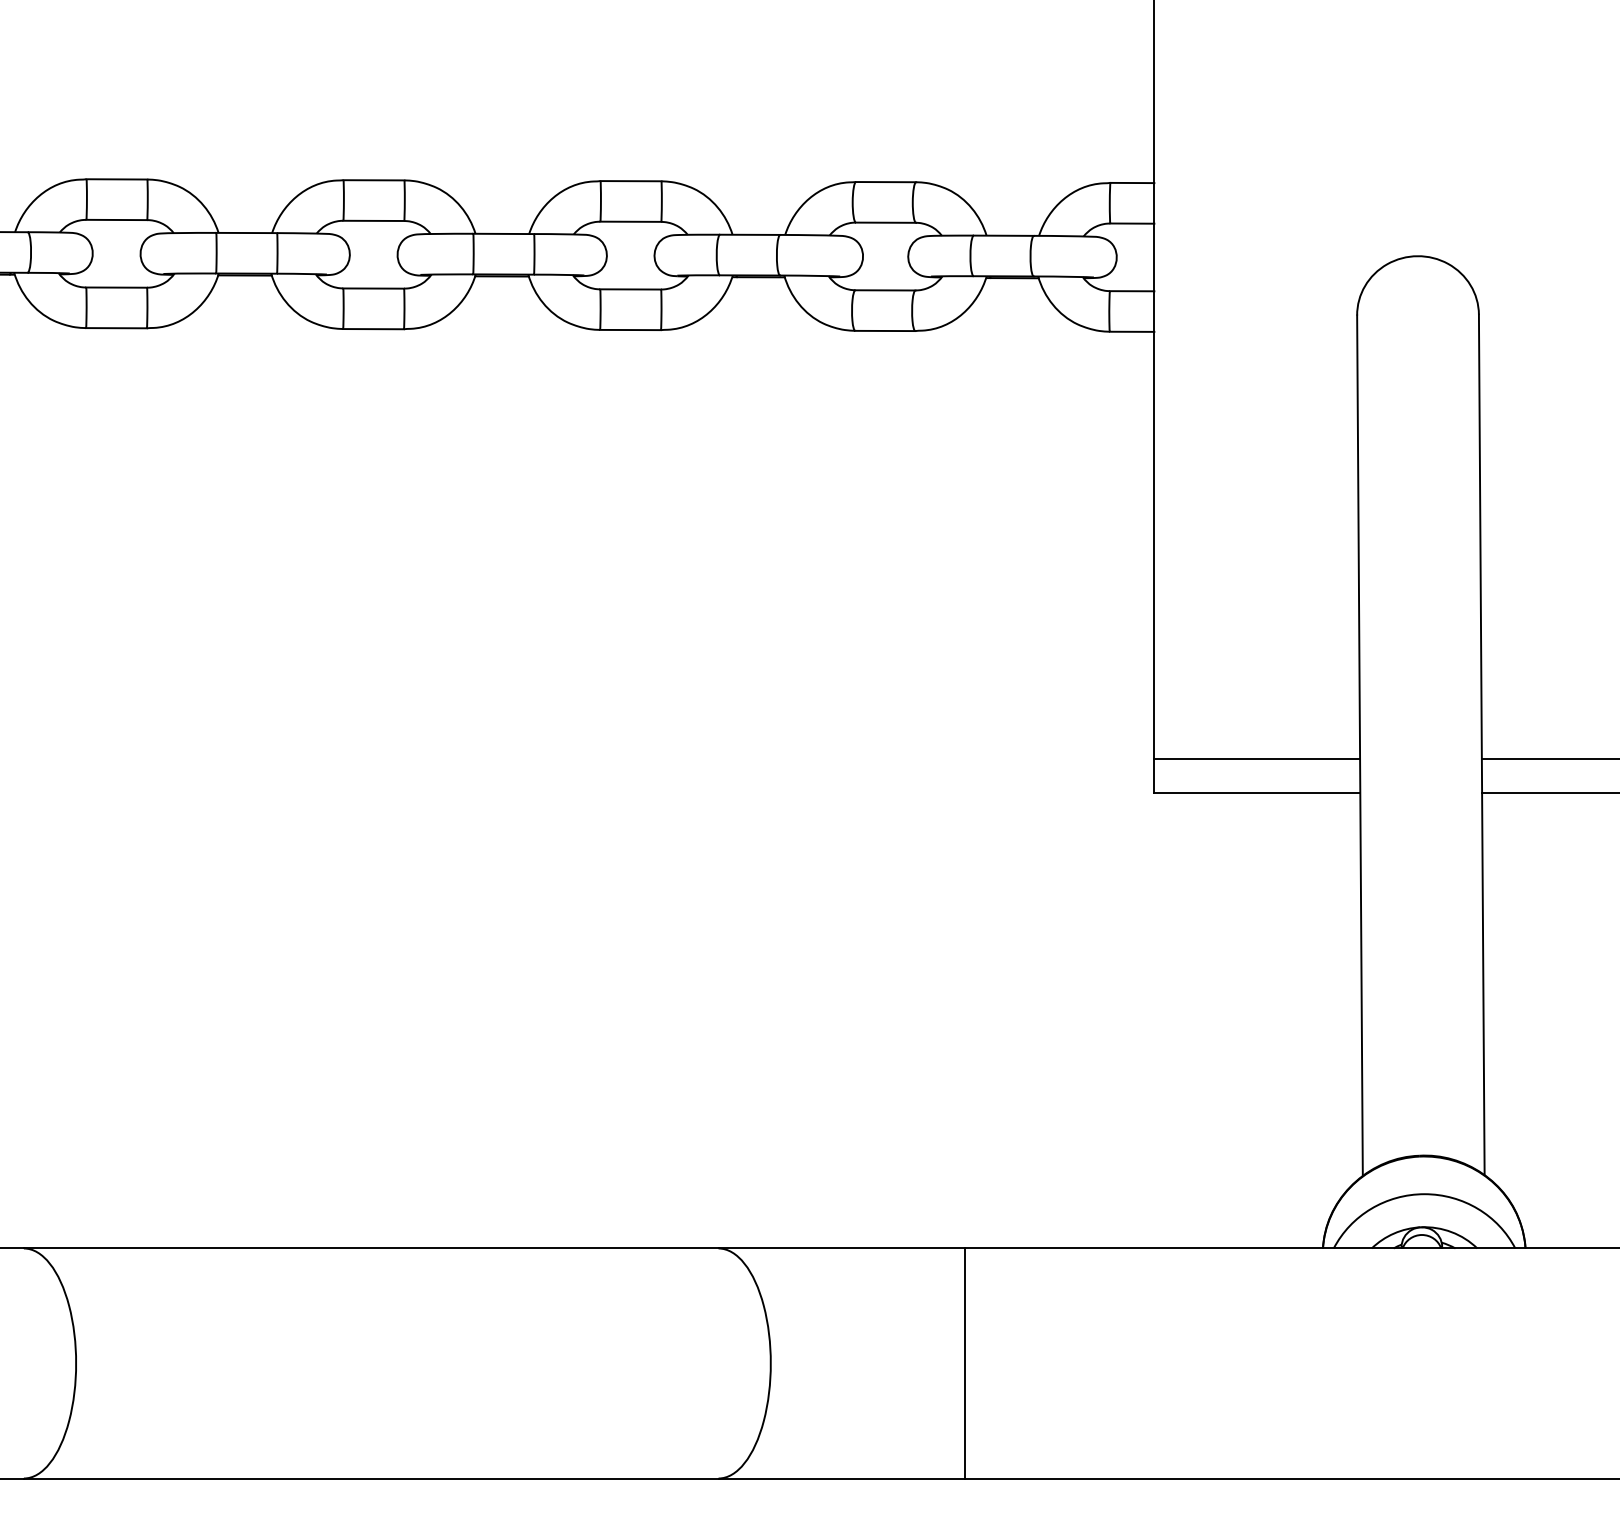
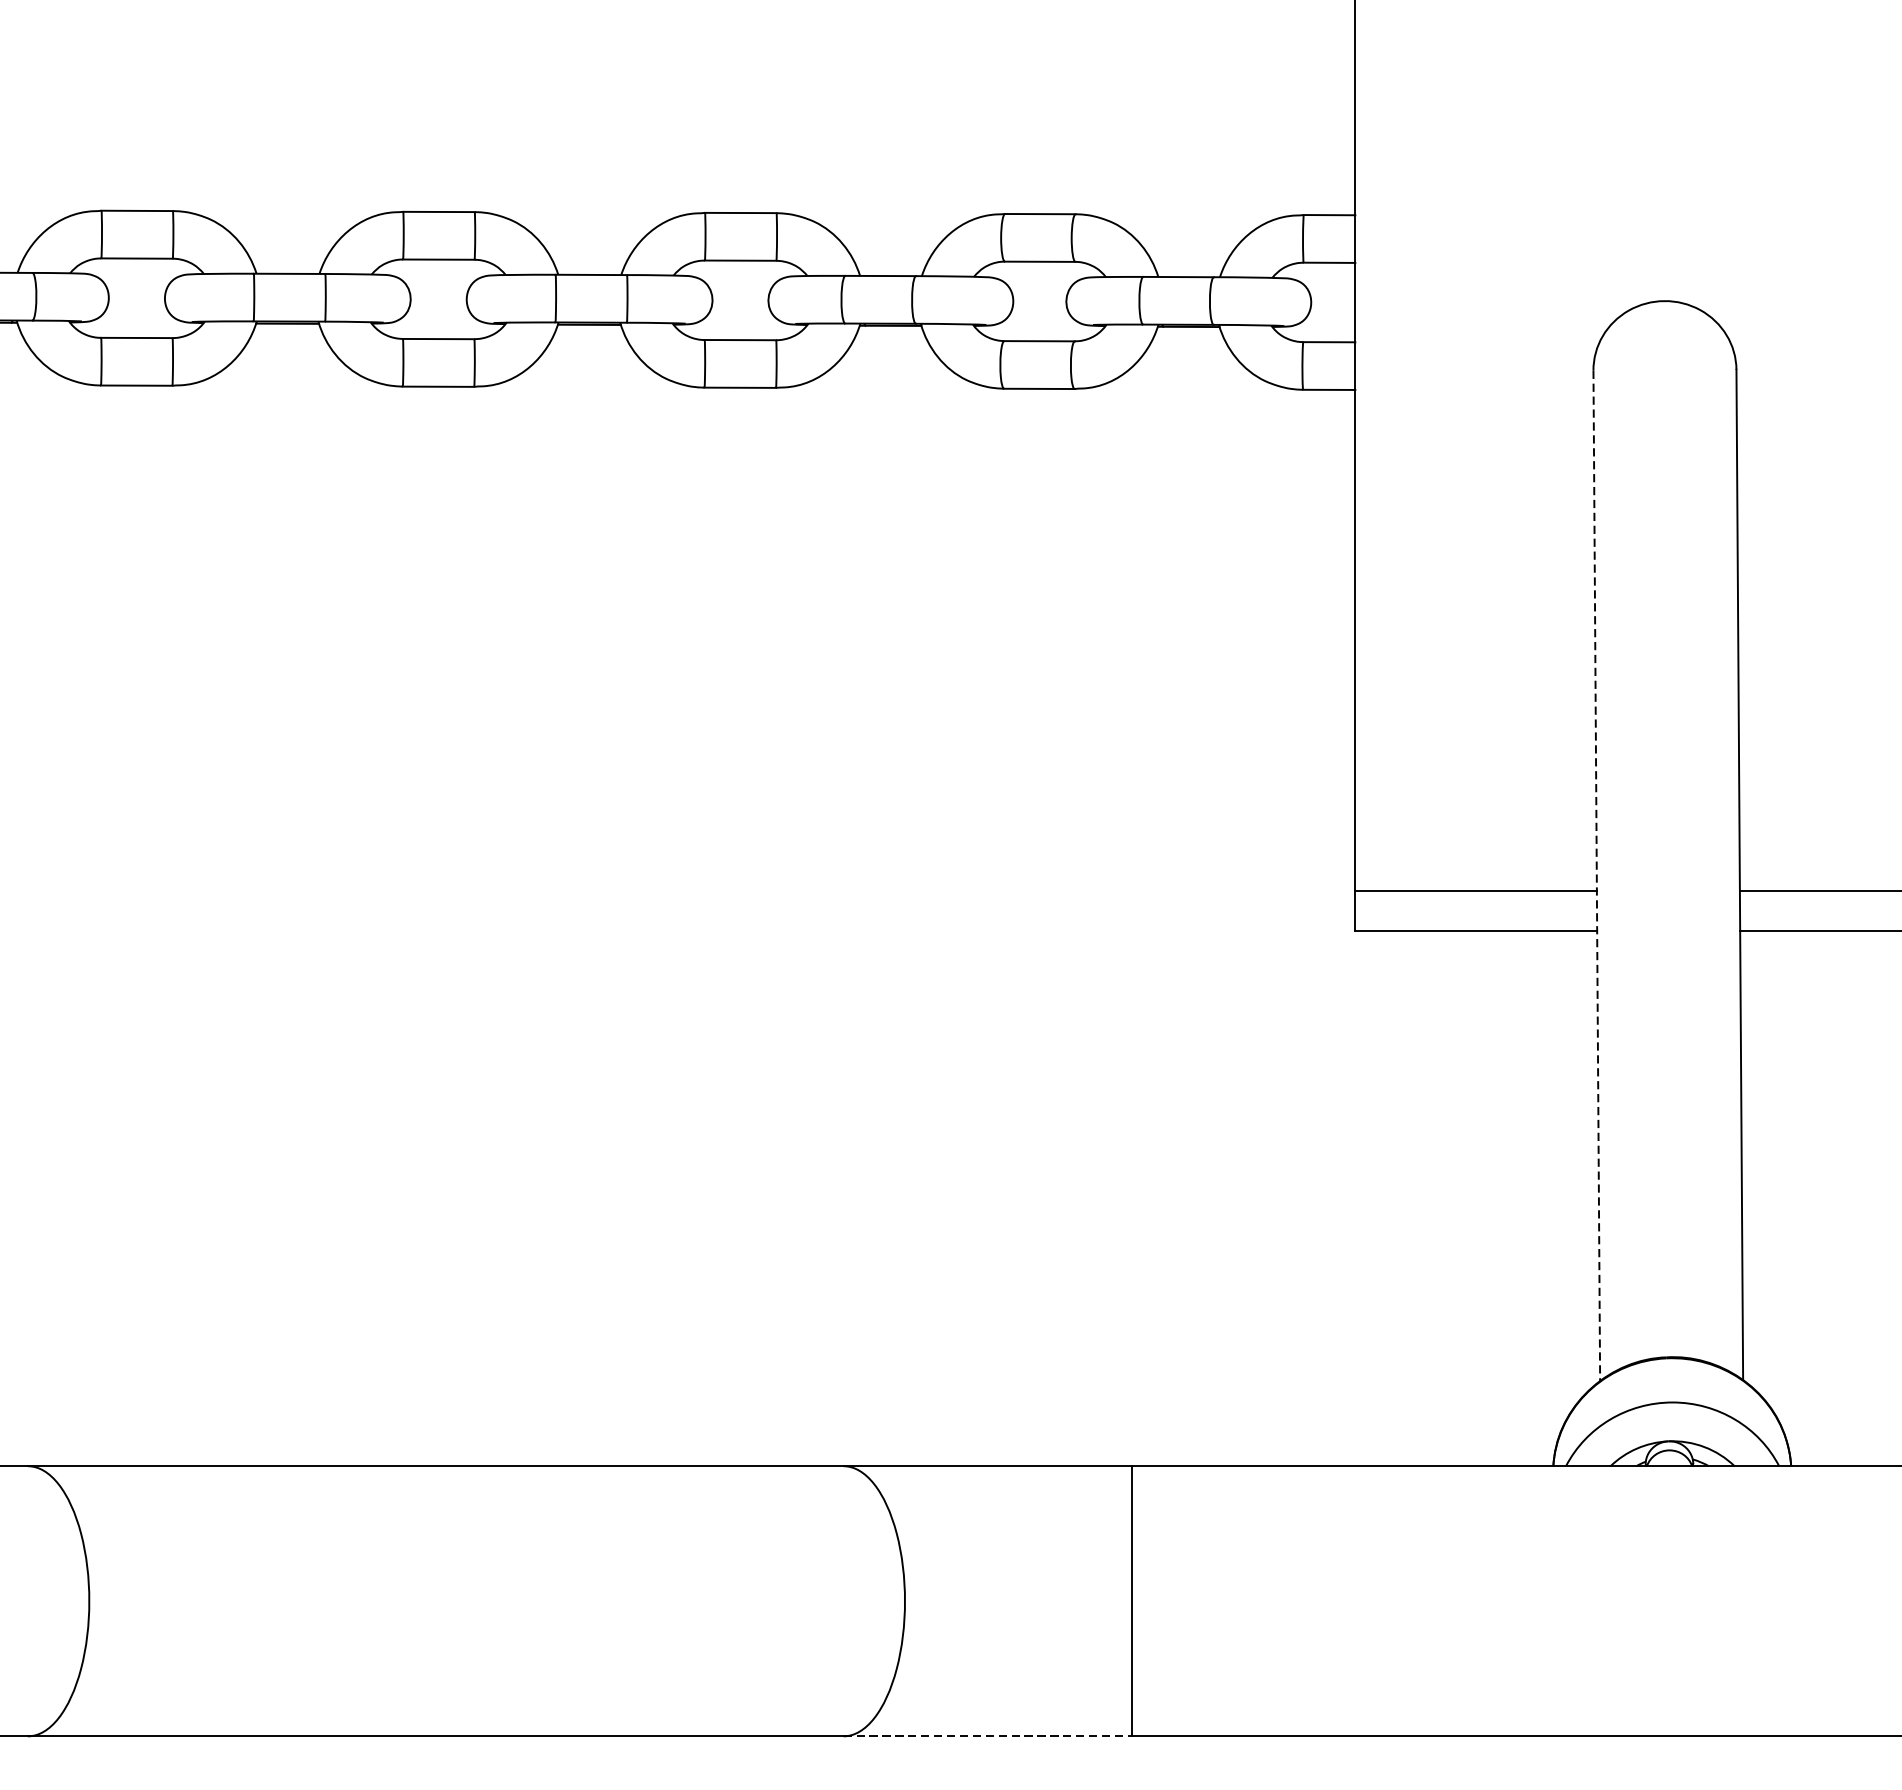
line: (1359, 746) -> (1596, 876), solid -> dashed
line: (841, 1478) -> (987, 1736), solid -> dashed

